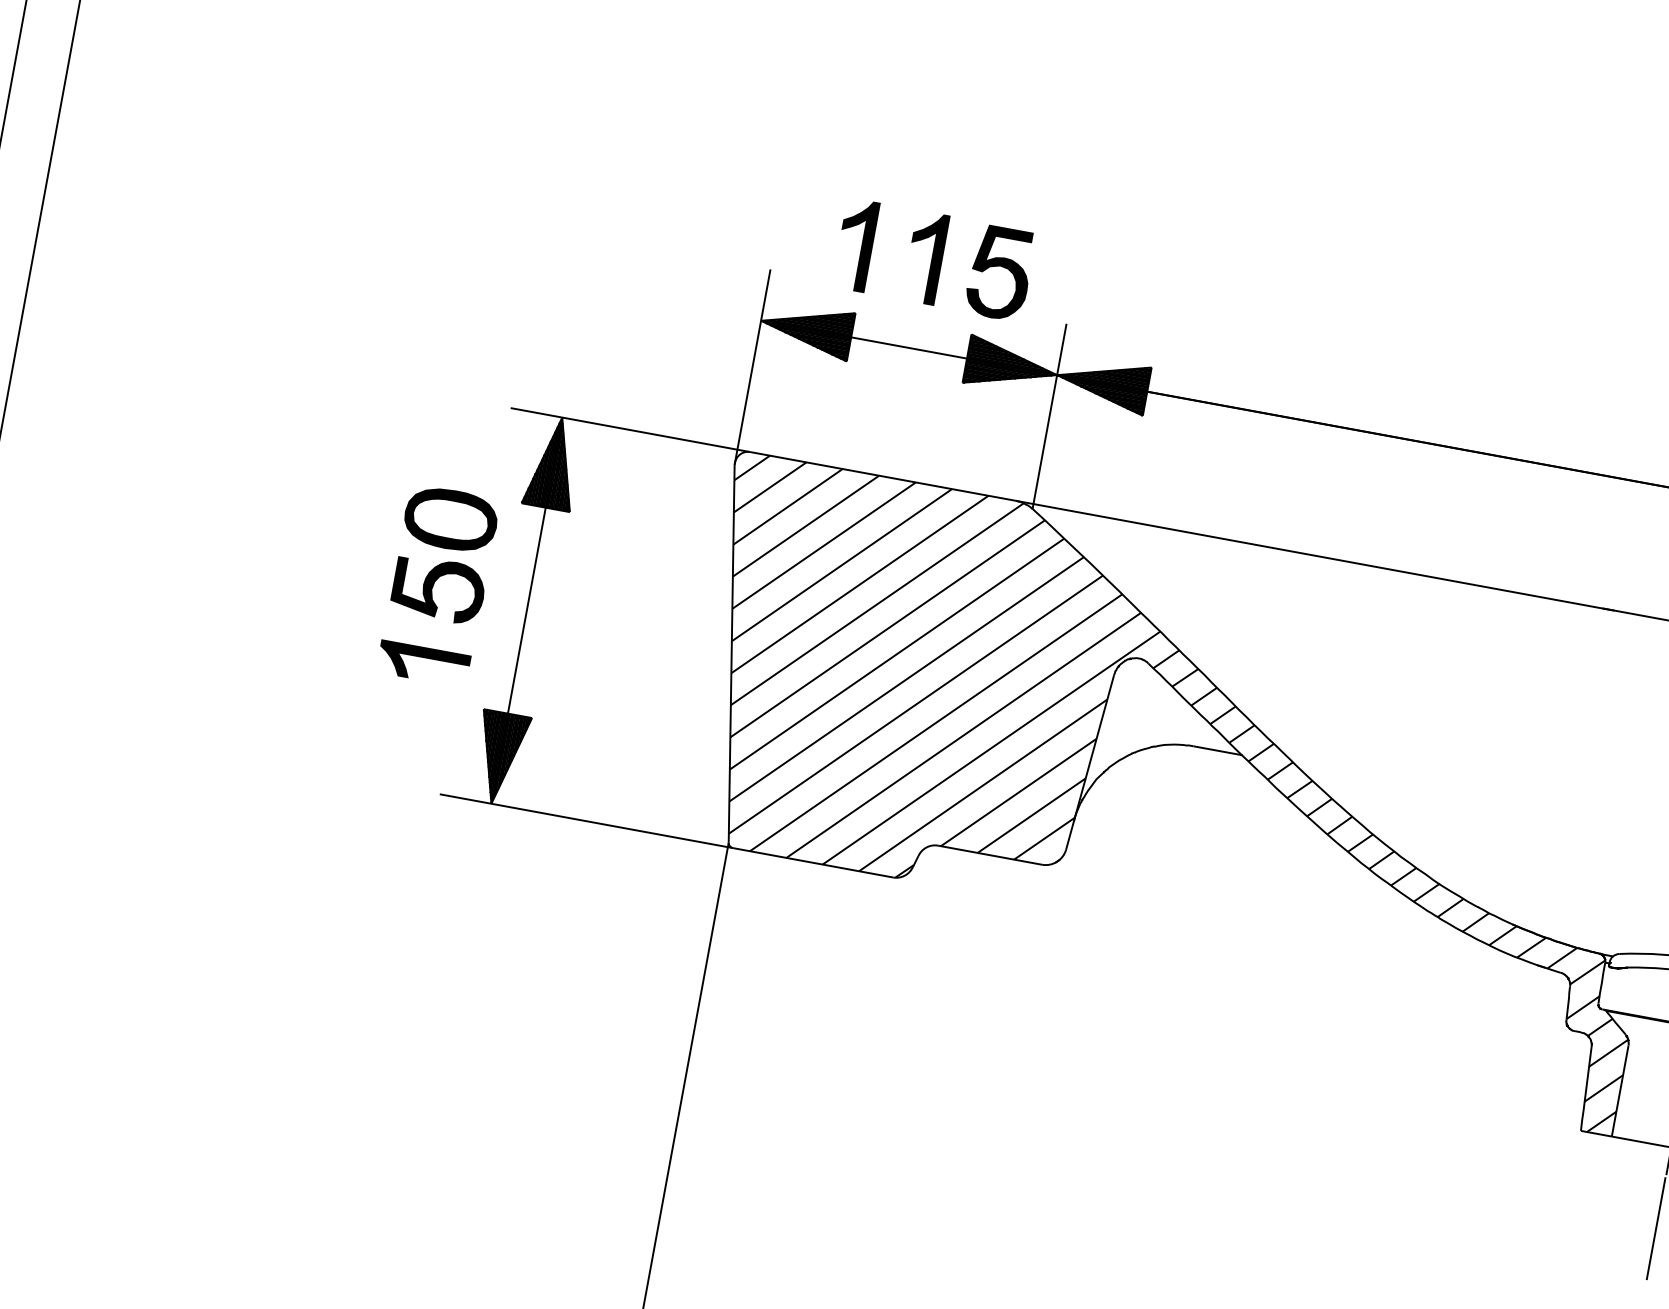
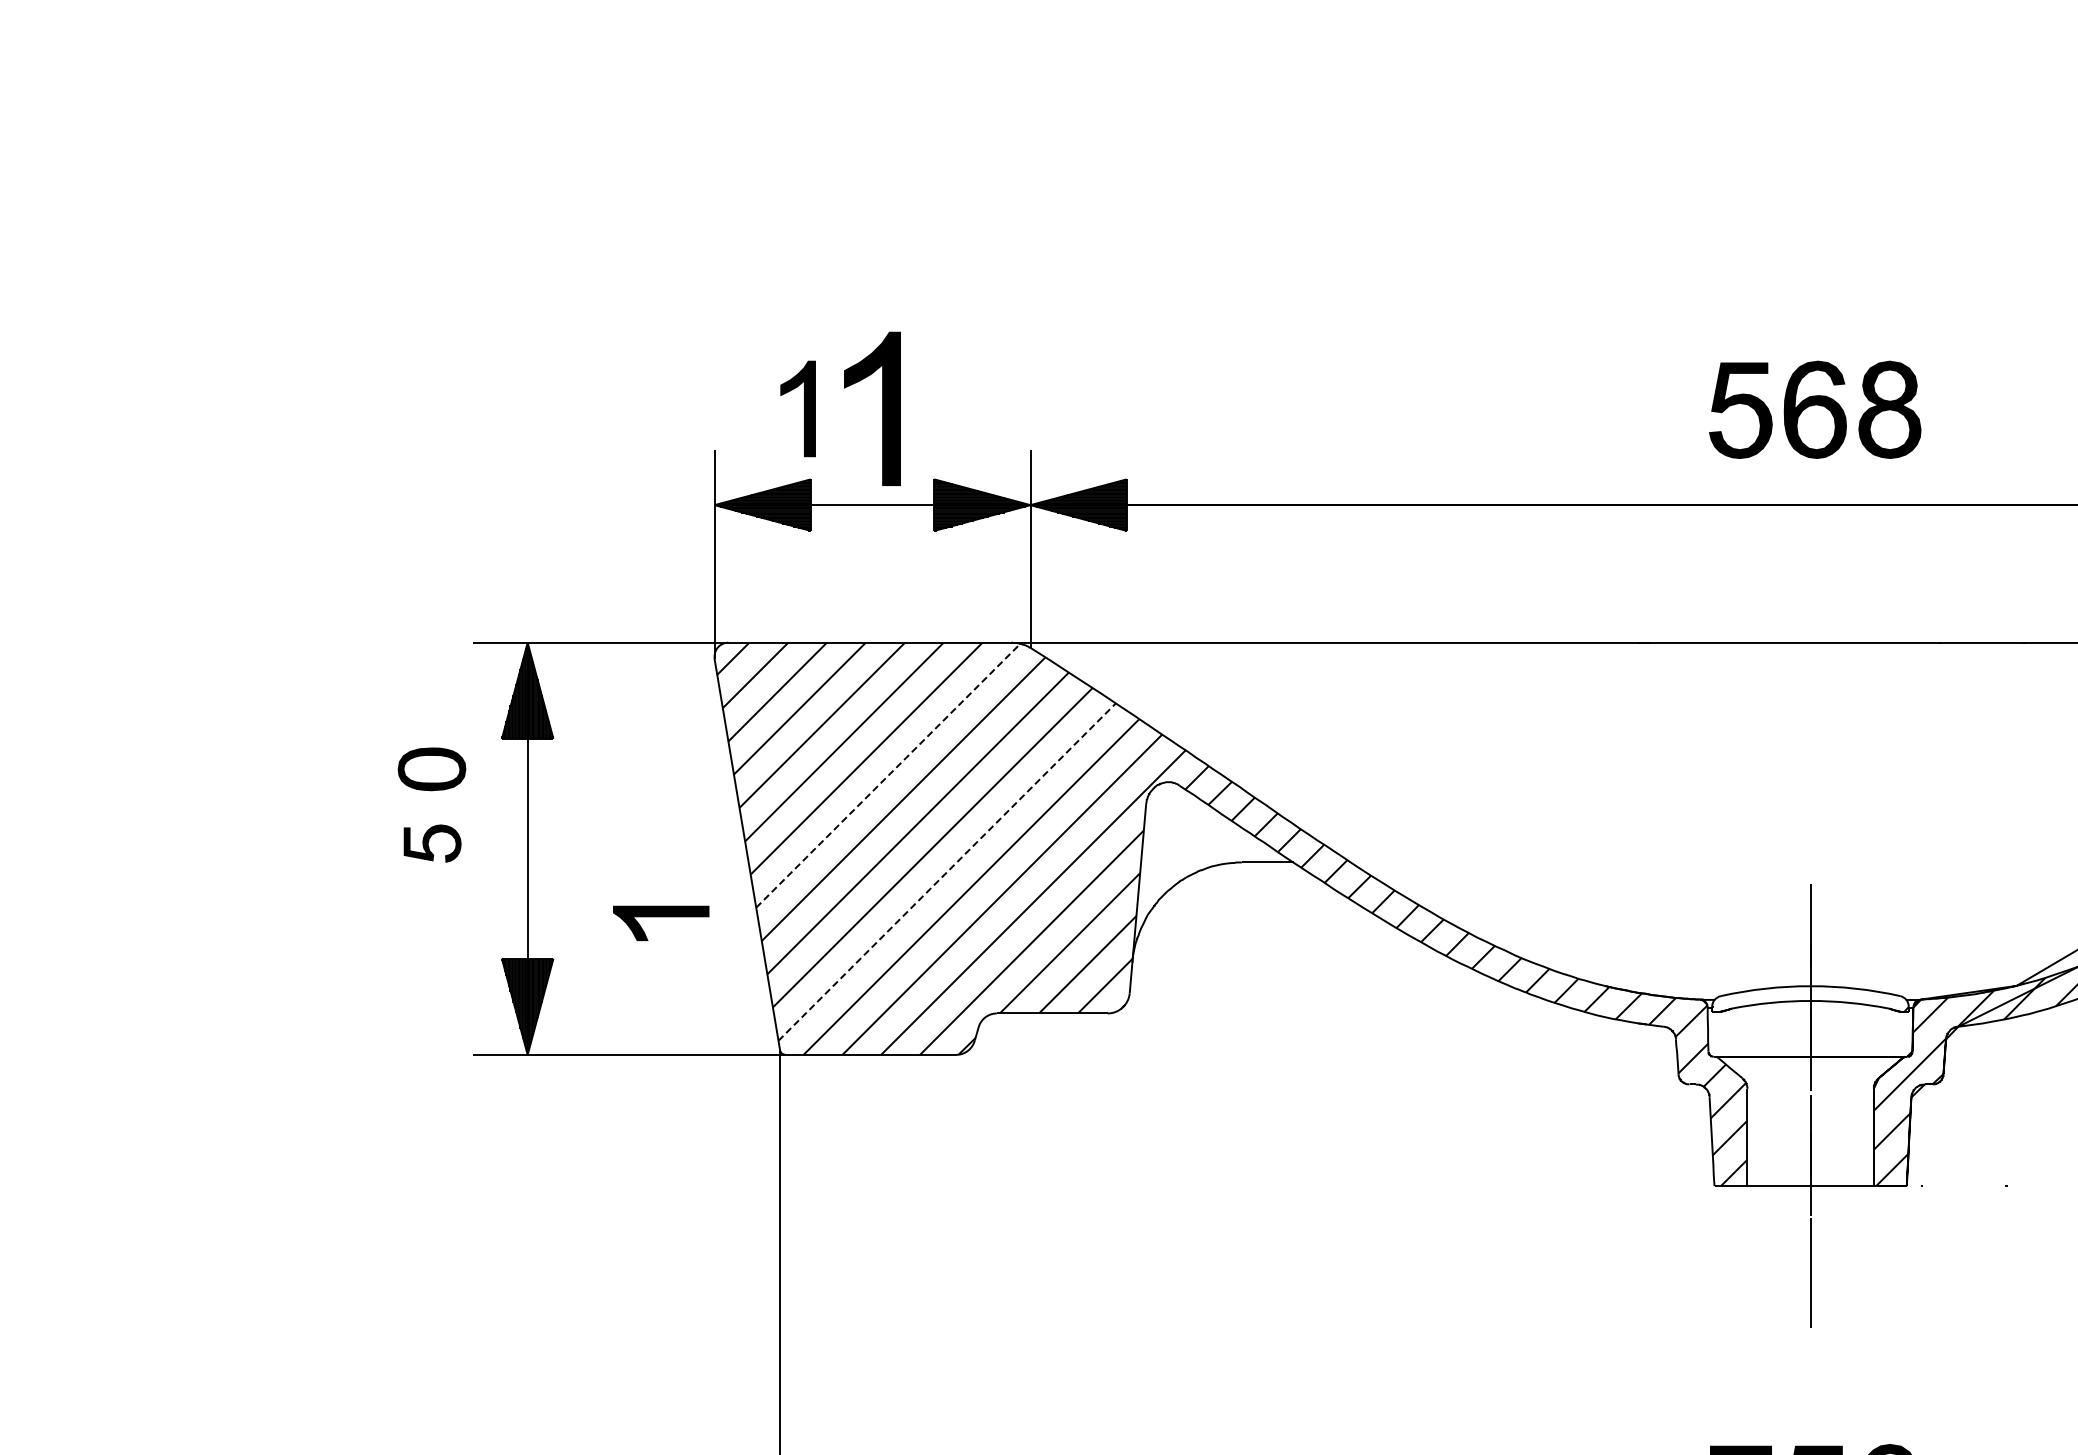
part: (925, 257) -> (872, 408), size x1.6
part: (998, 266) -> (949, 404), removed
part: (450, 519) -> (431, 769), size x0.7
part: (438, 589) -> (432, 843), size x0.6
line: (877, 604) -> (888, 775), solid -> dashed
part: (423, 664) -> (661, 923), moved
line: (916, 705) -> (947, 872), solid -> dashed

